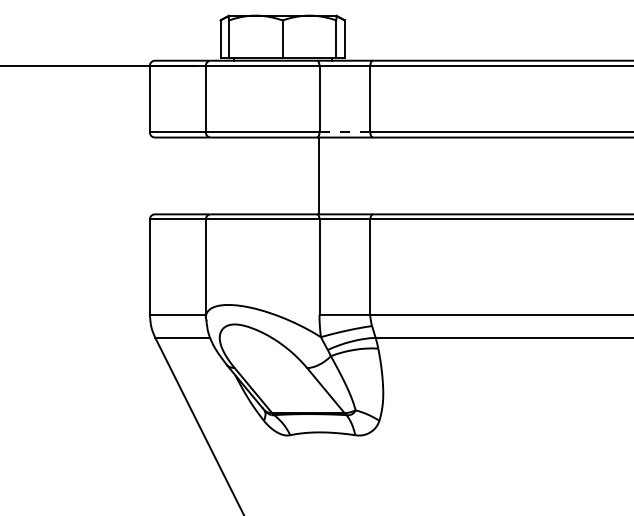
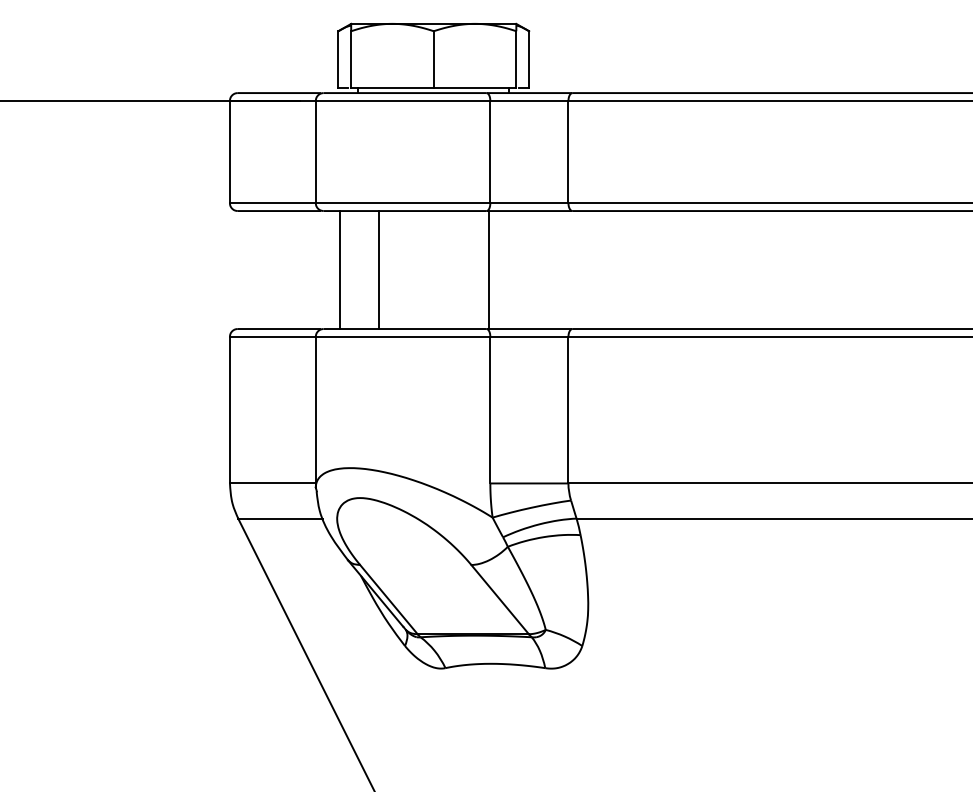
line: (345, 132) -> (530, 203), dashed -> solid
line: (221, 175) -> (339, 269), added
line: (246, 175) -> (378, 269), added

